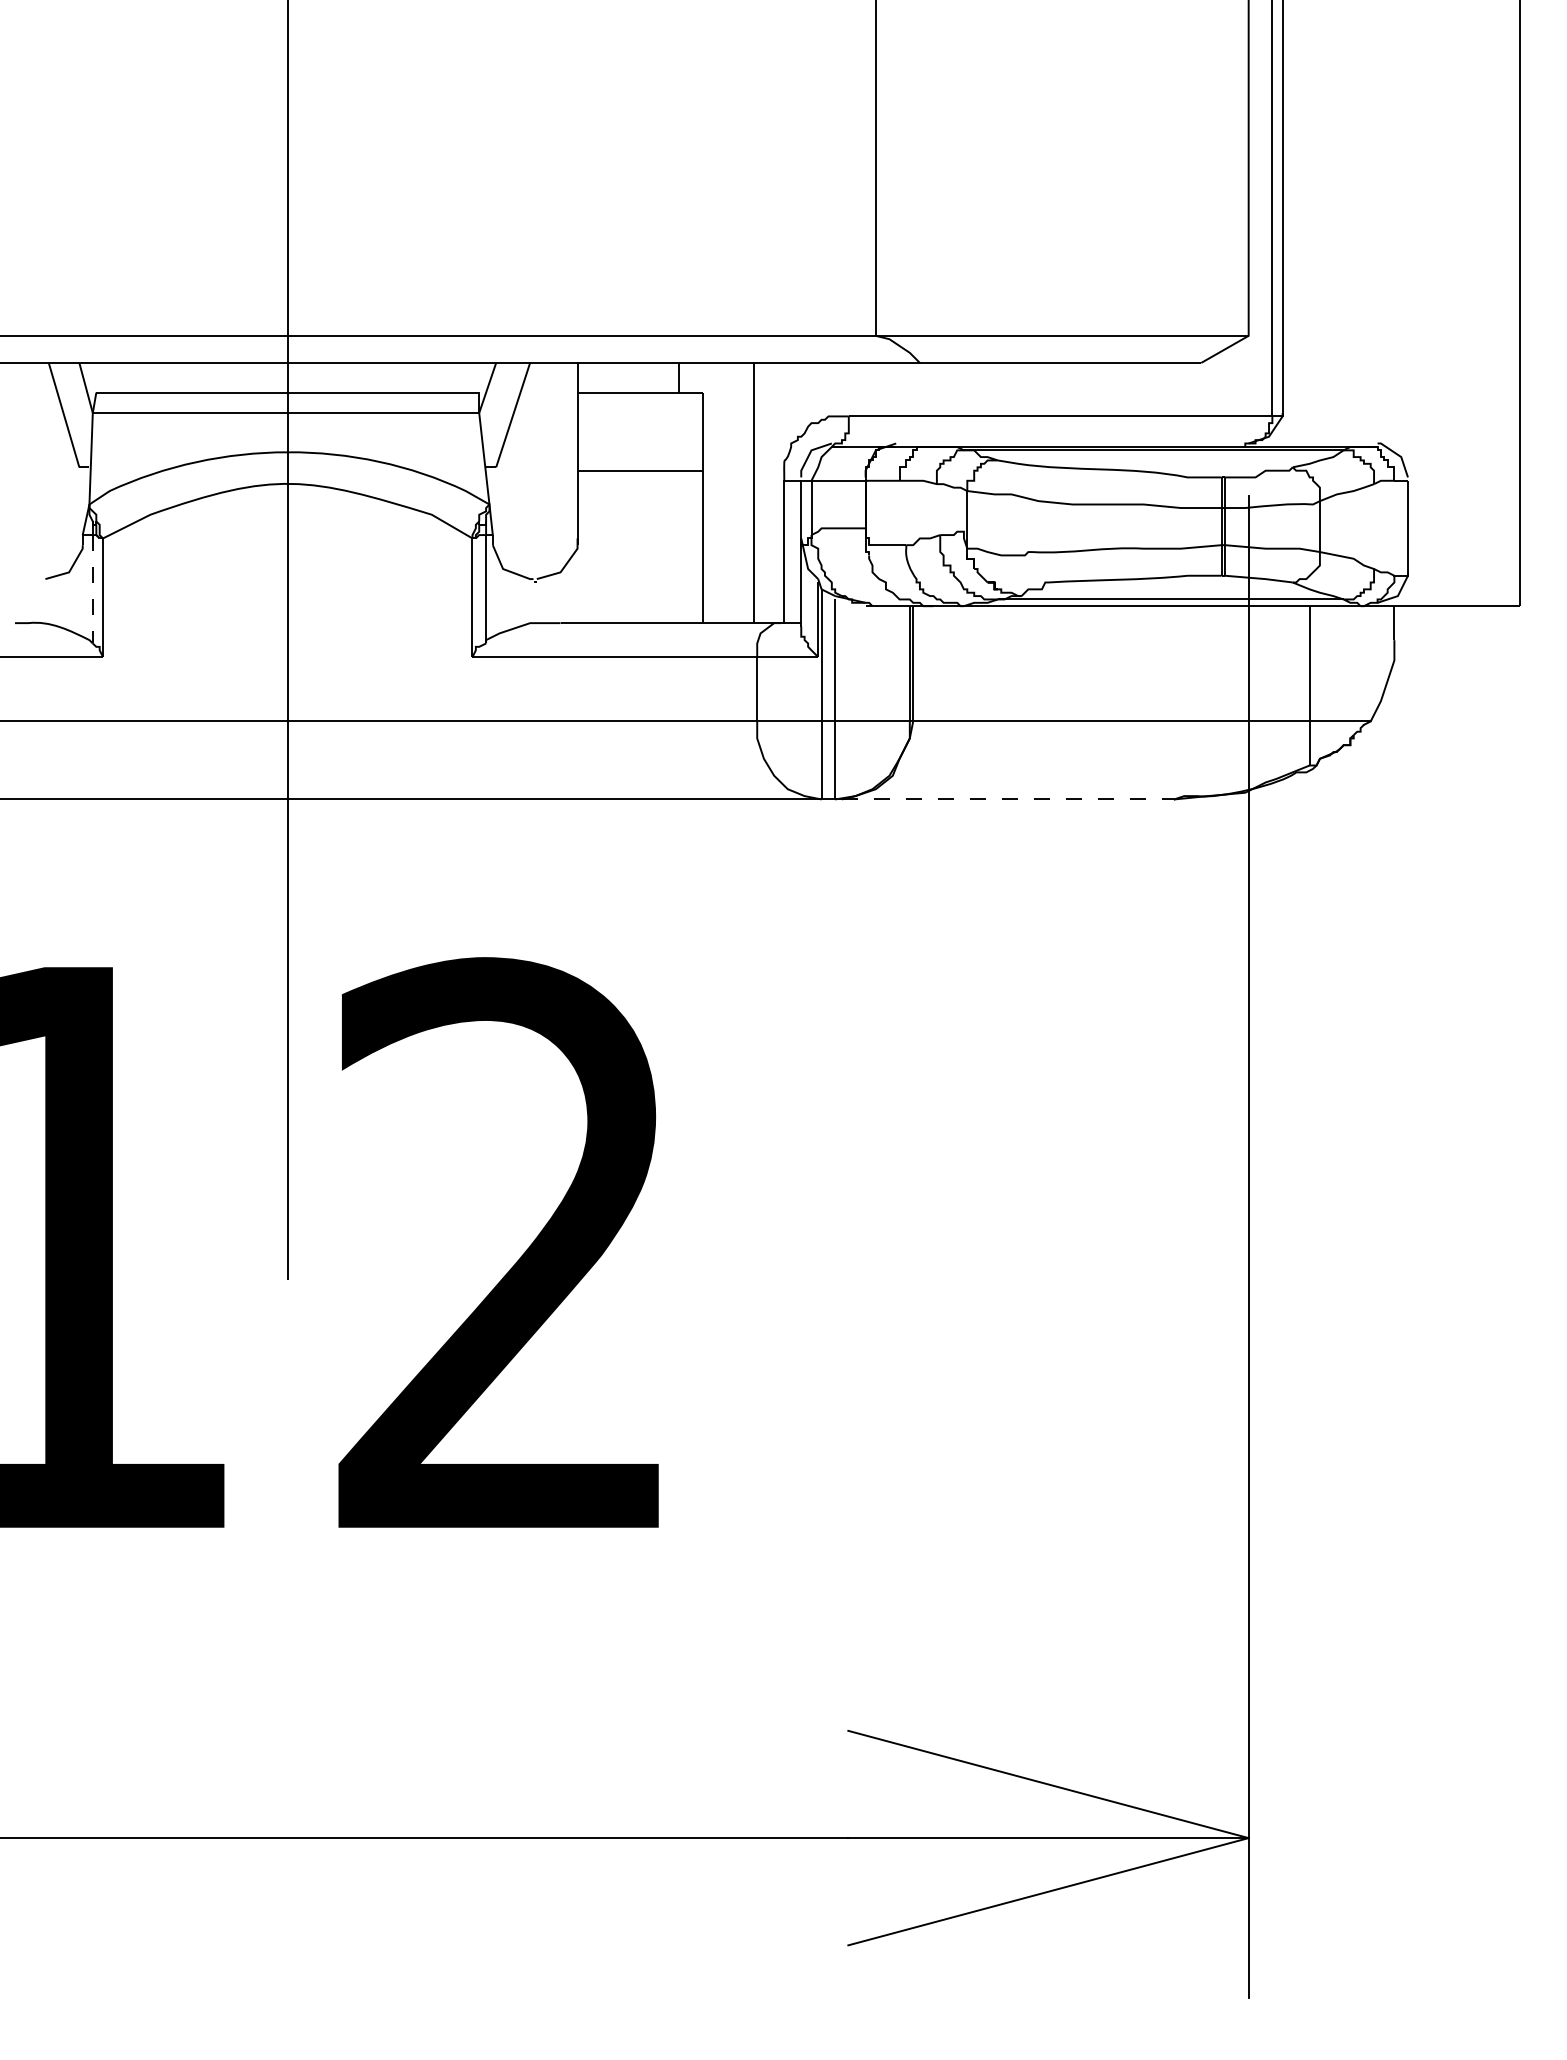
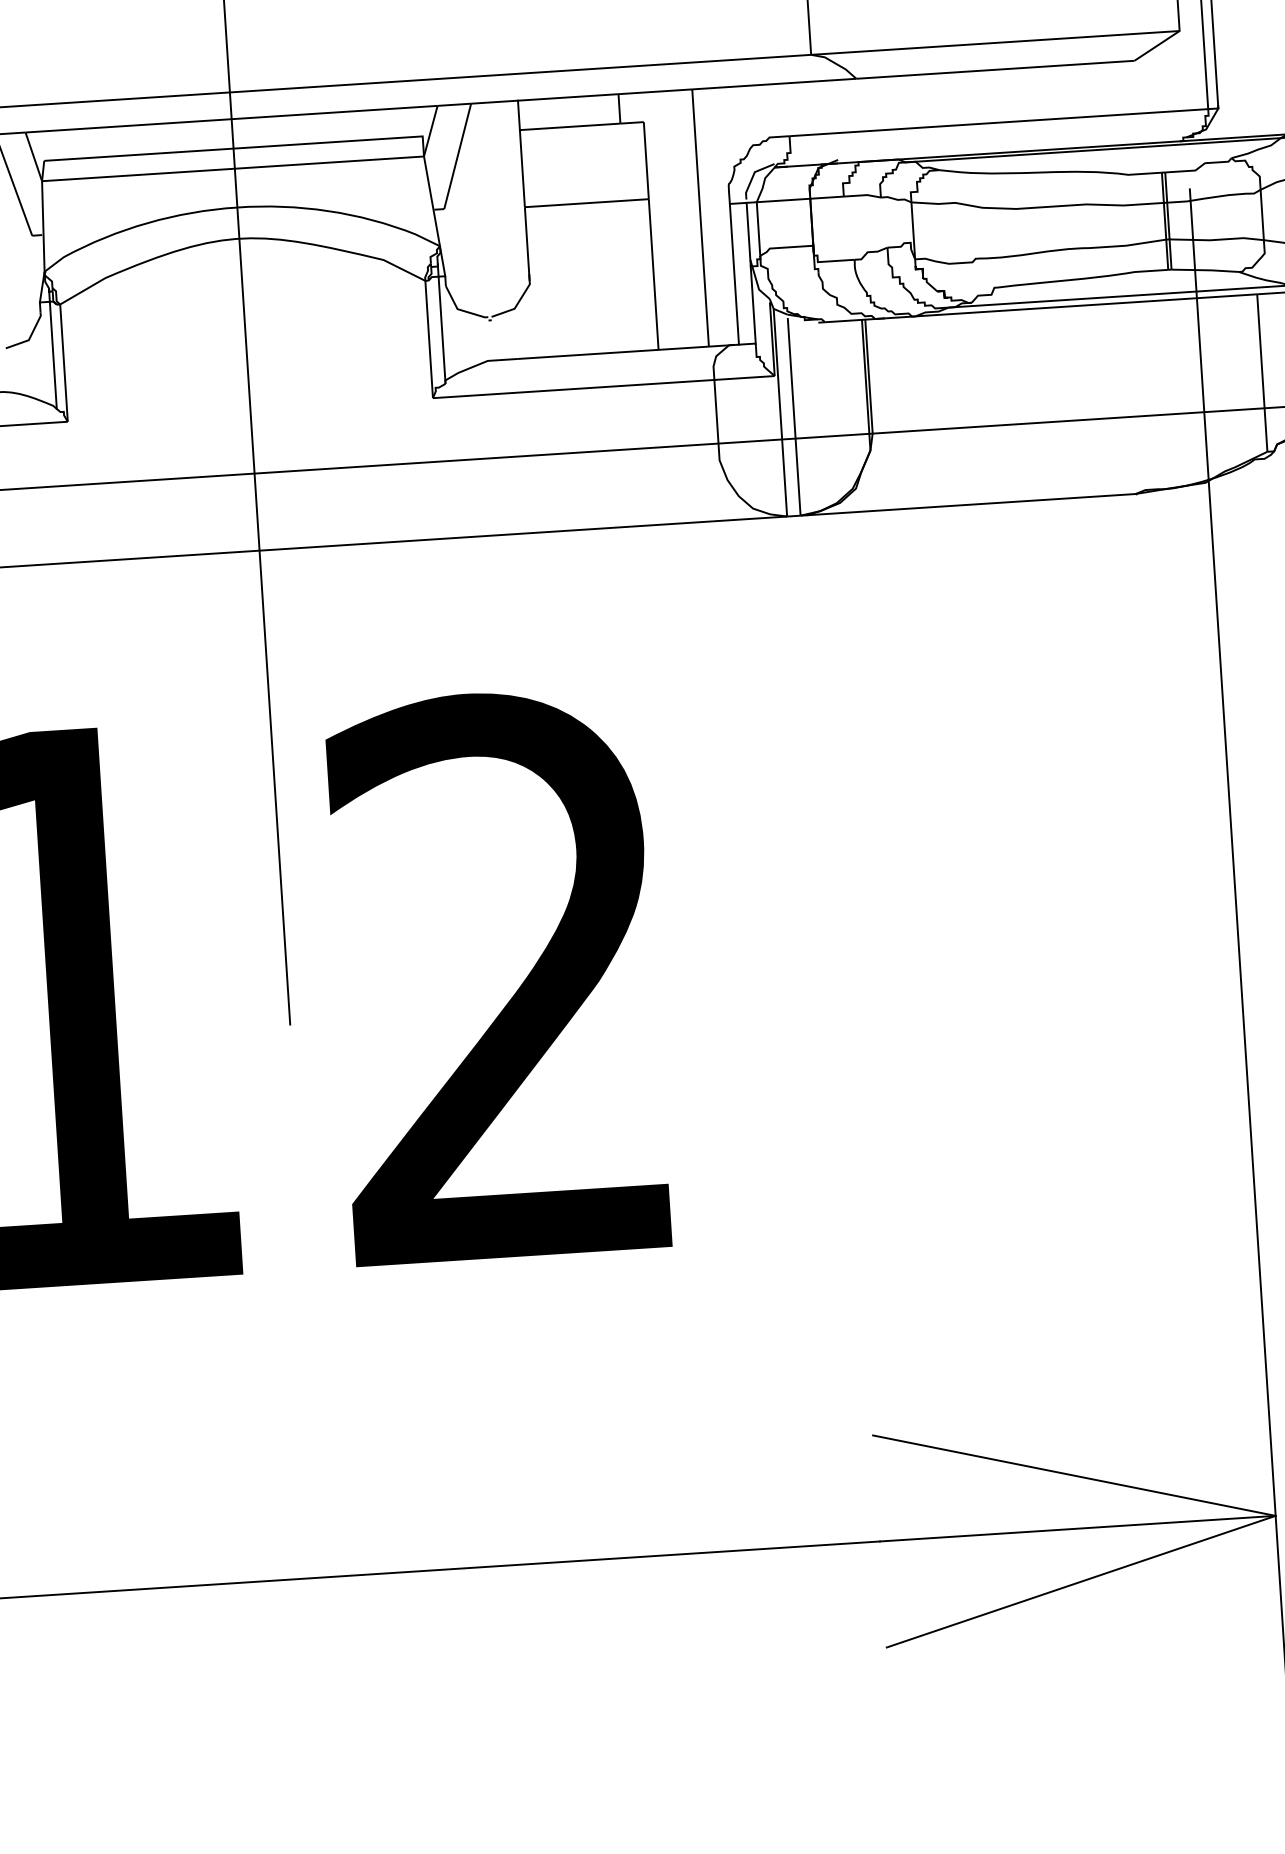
line: (92, 589) -> (53, 355), dashed -> solid
line: (1008, 799) -> (971, 504), dashed -> solid

